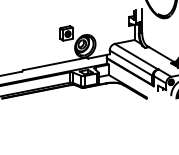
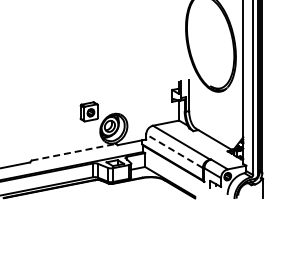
line: (131, 63) -> (174, 151), solid -> dashed
line: (55, 64) -> (74, 152), solid -> dashed

